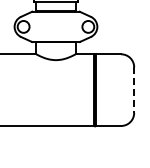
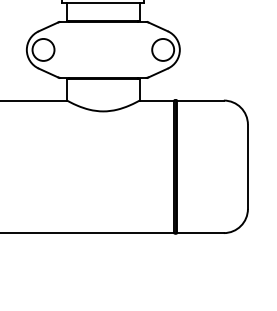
line: (134, 90) -> (248, 167), dashed -> solid

